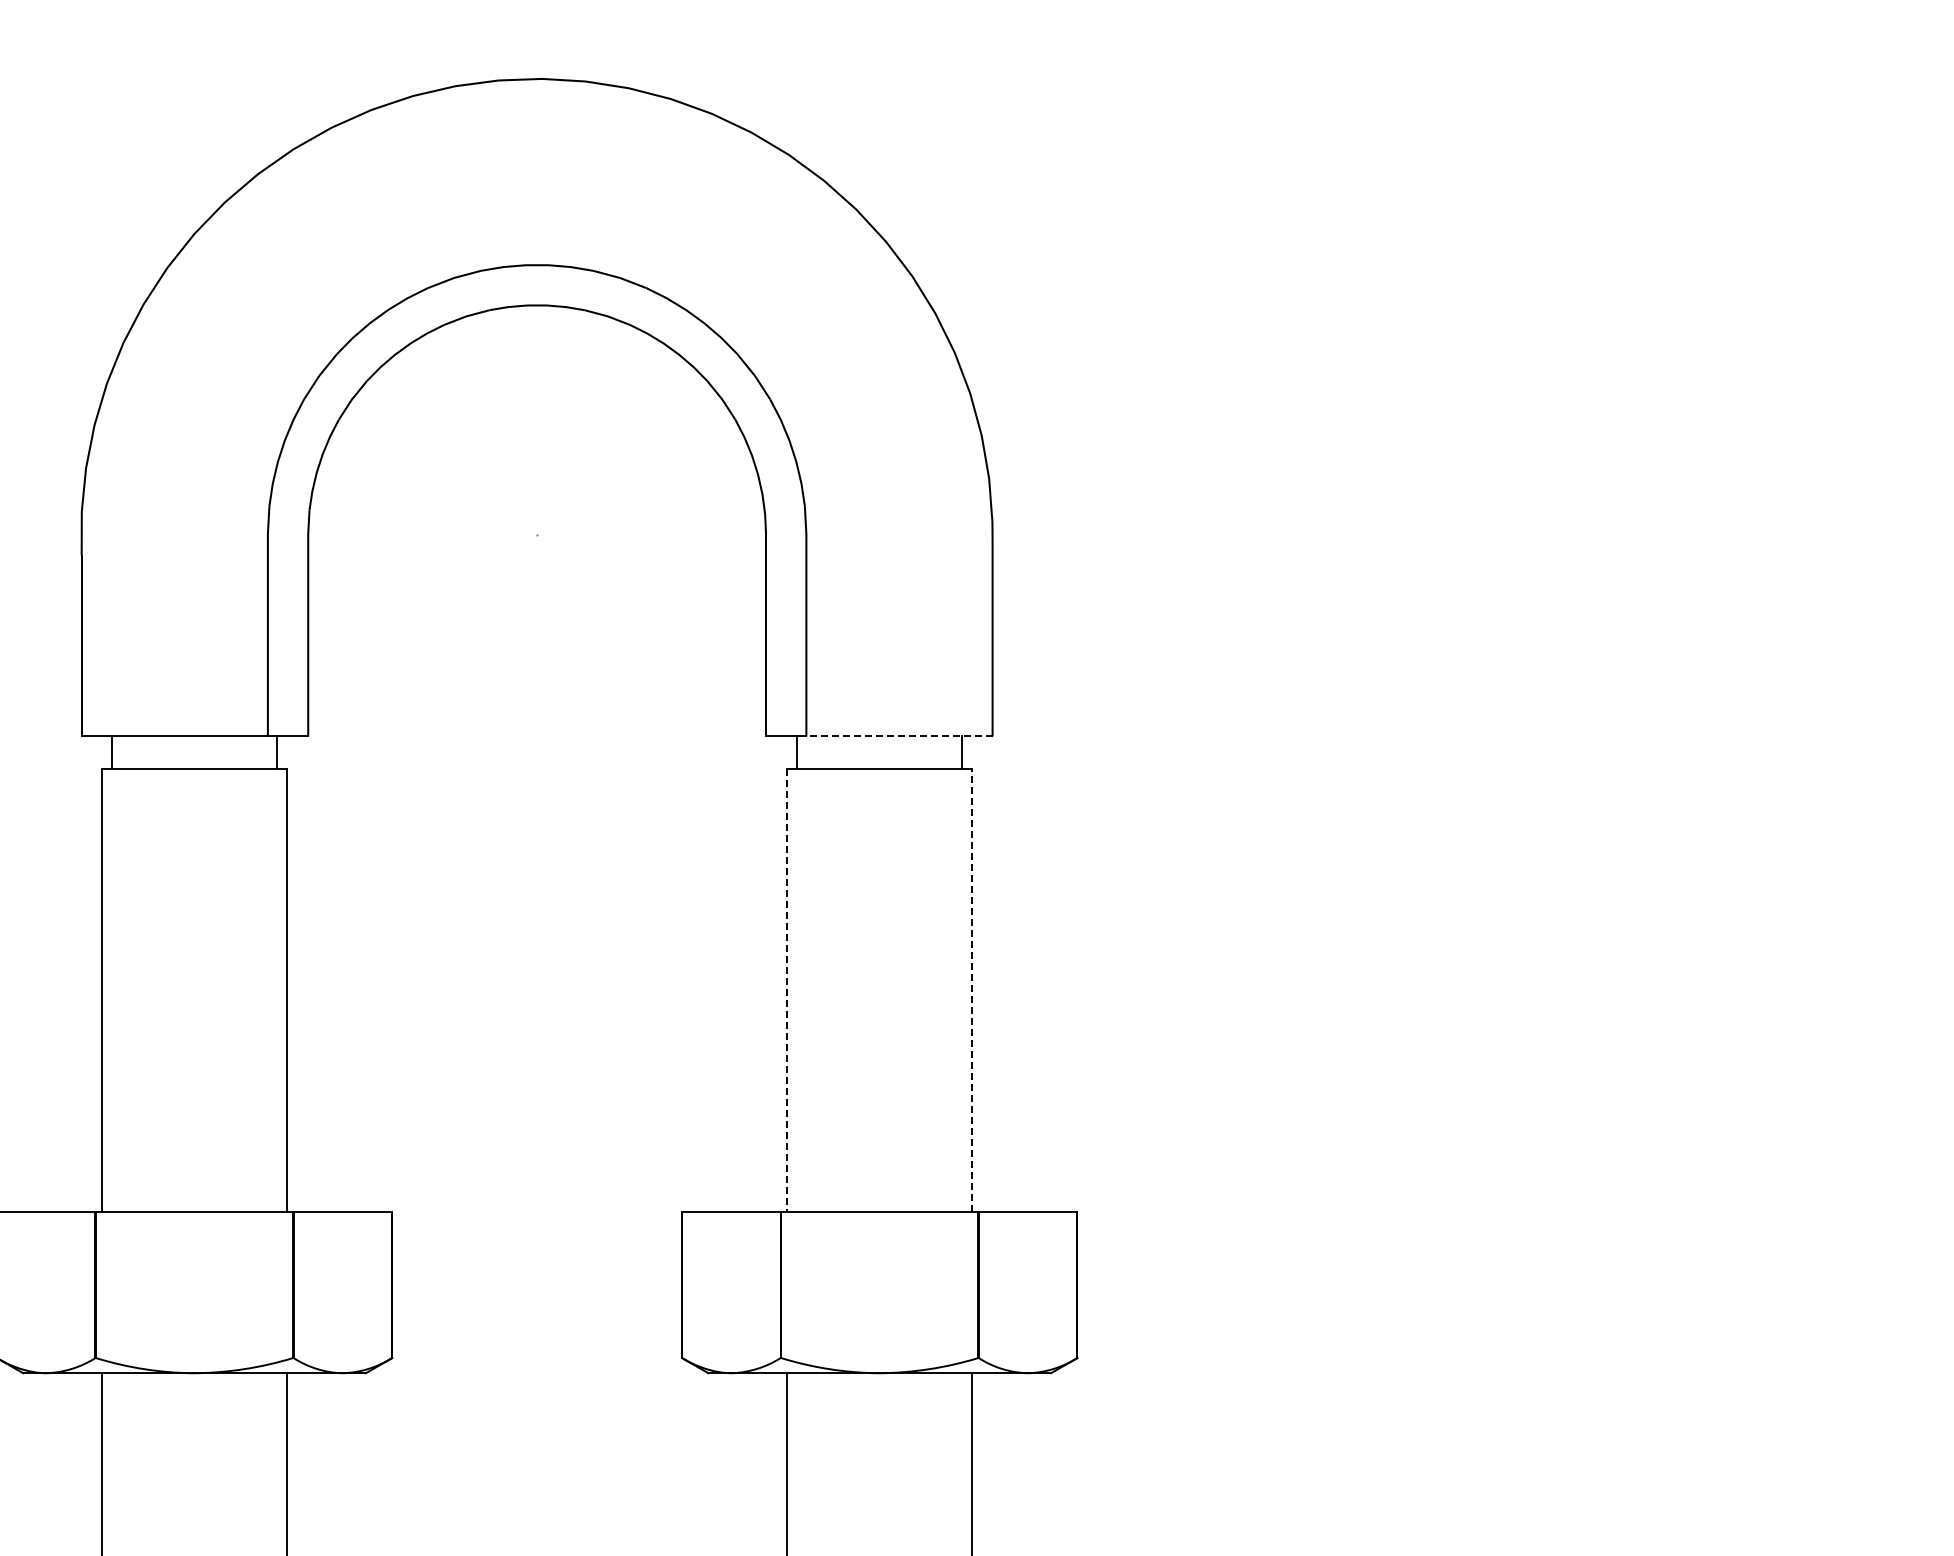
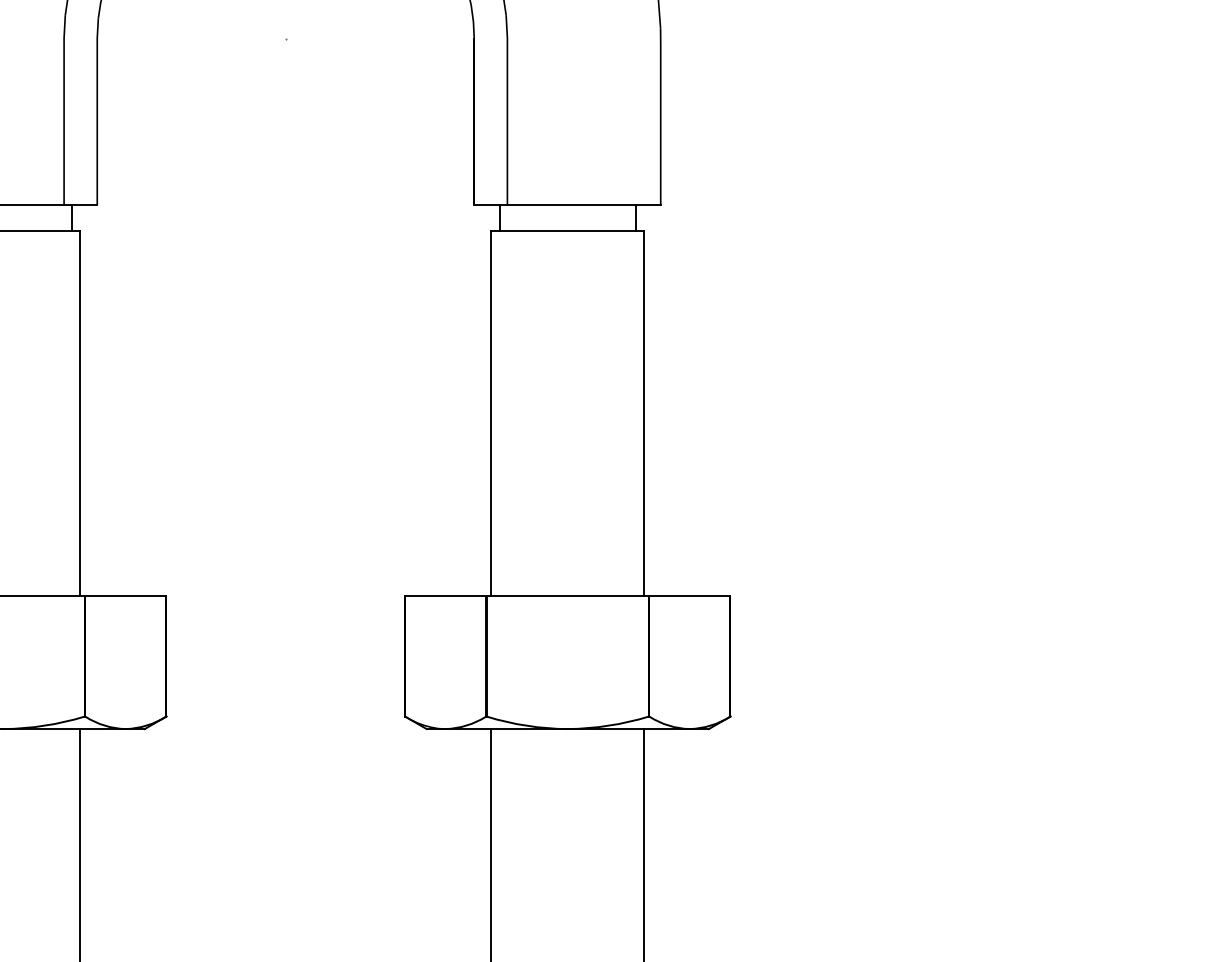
line: (898, 736) -> (583, 204), dashed -> solid
line: (787, 990) -> (491, 413), dashed -> solid
line: (972, 990) -> (644, 413), dashed -> solid

